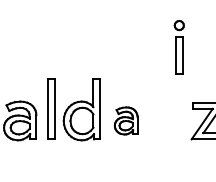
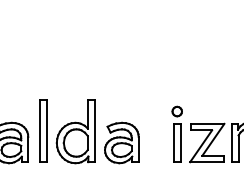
part: (178, 46) -> (176, 133), moved
part: (125, 120) -> (121, 142), size x1.43

